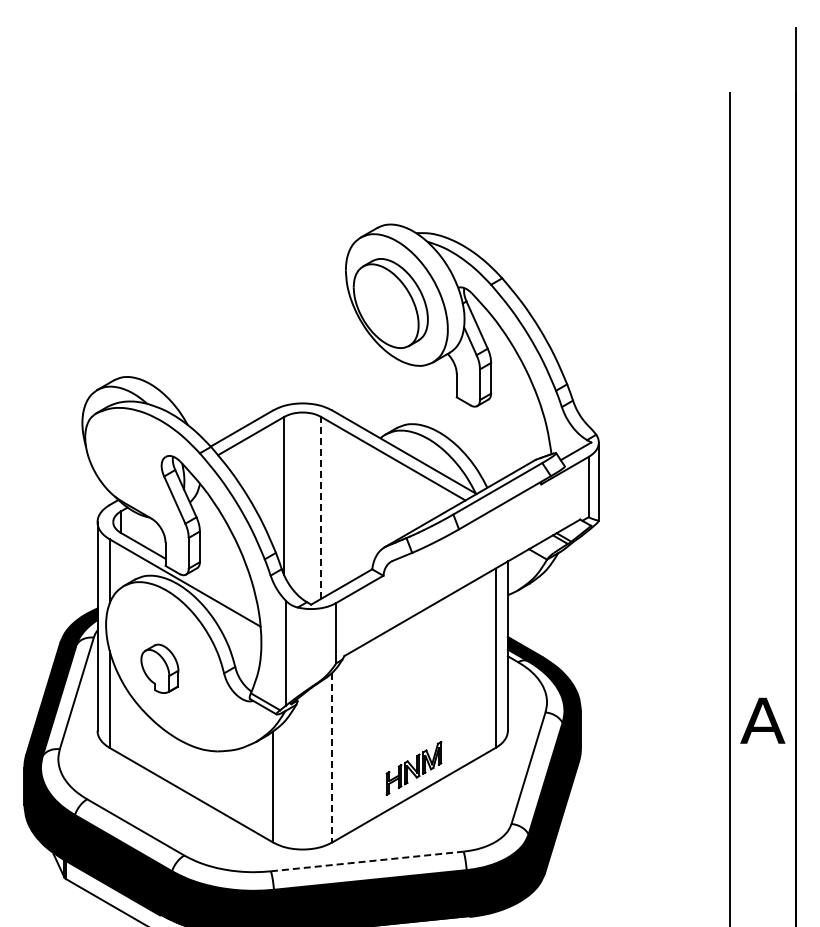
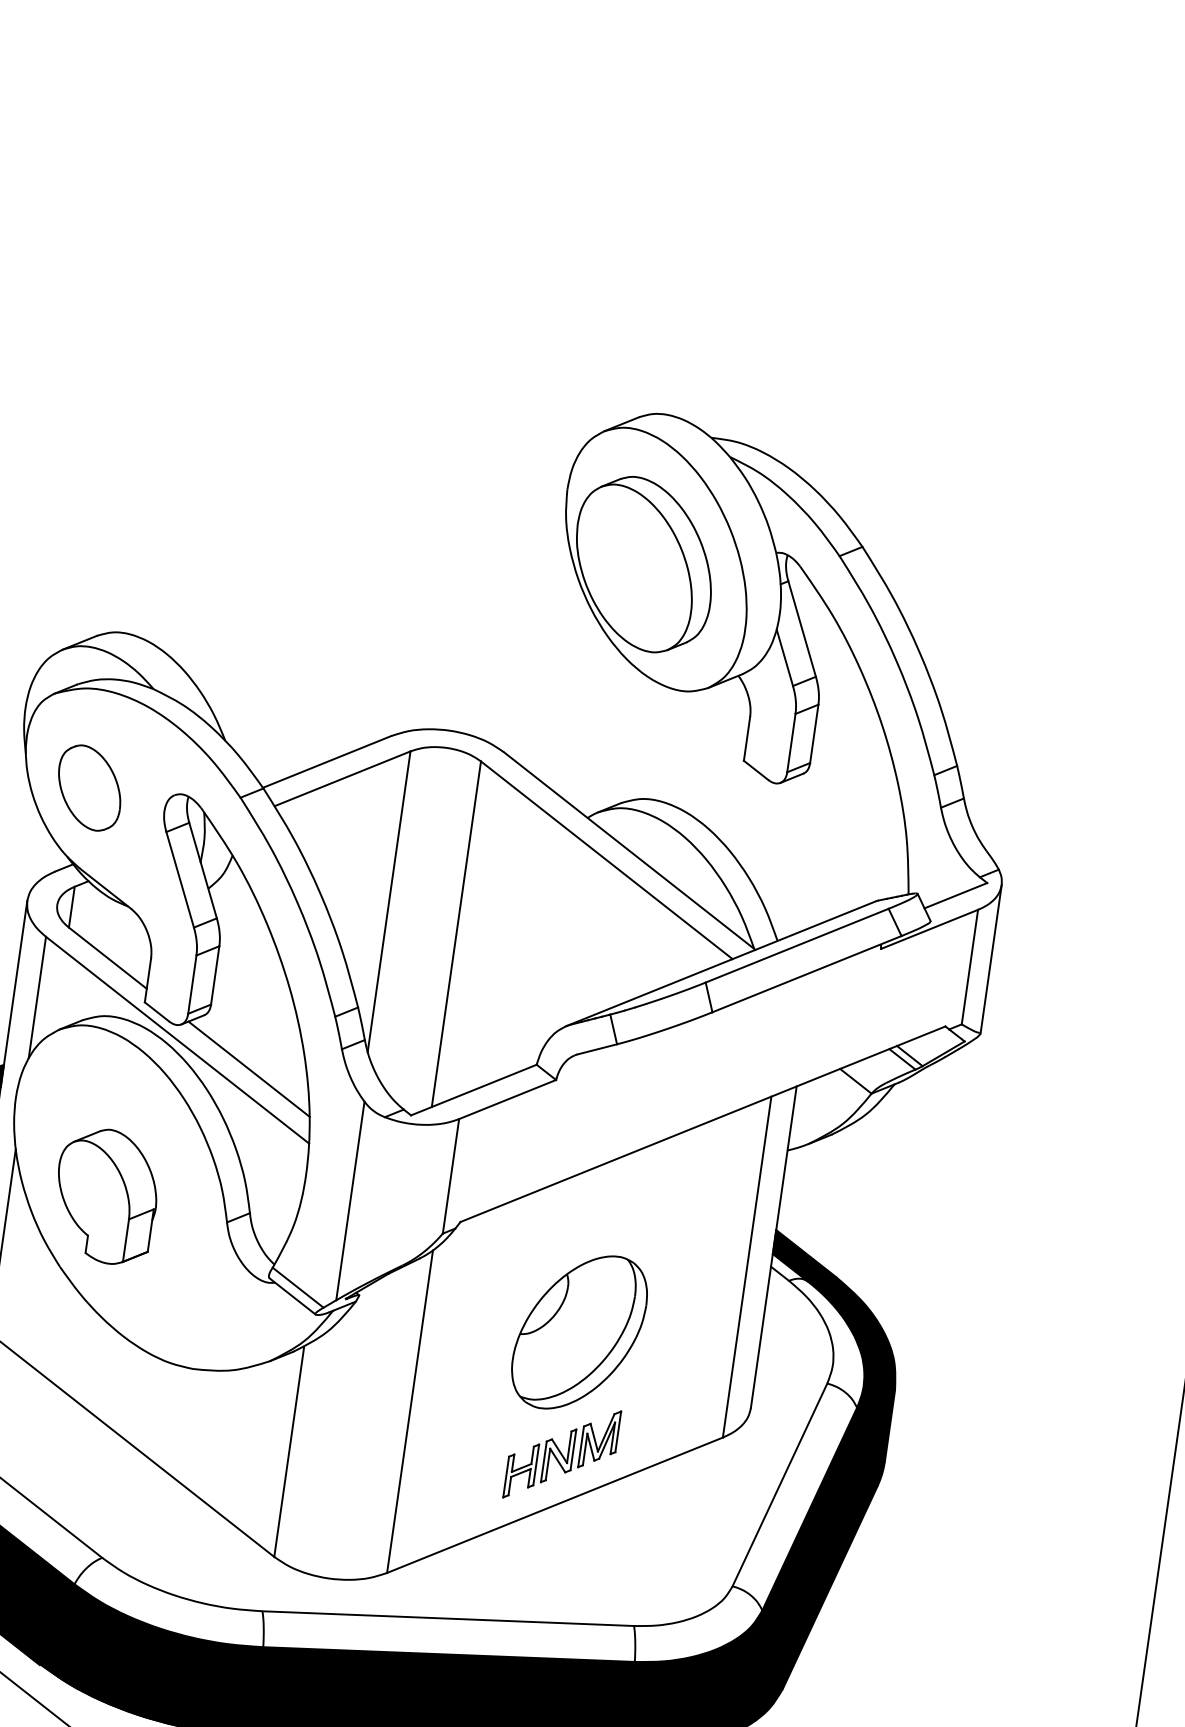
part: (121, 459) -> (89, 788), added
line: (321, 507) -> (456, 933), dashed -> solid
line: (223, 592) -> (247, 1068), added
part: (159, 668) -> (105, 1195), size x1.43
part: (413, 704) -> (578, 1332), added
line: (332, 757) -> (410, 1411), dashed -> solid
line: (367, 861) -> (448, 1618), dashed -> solid

